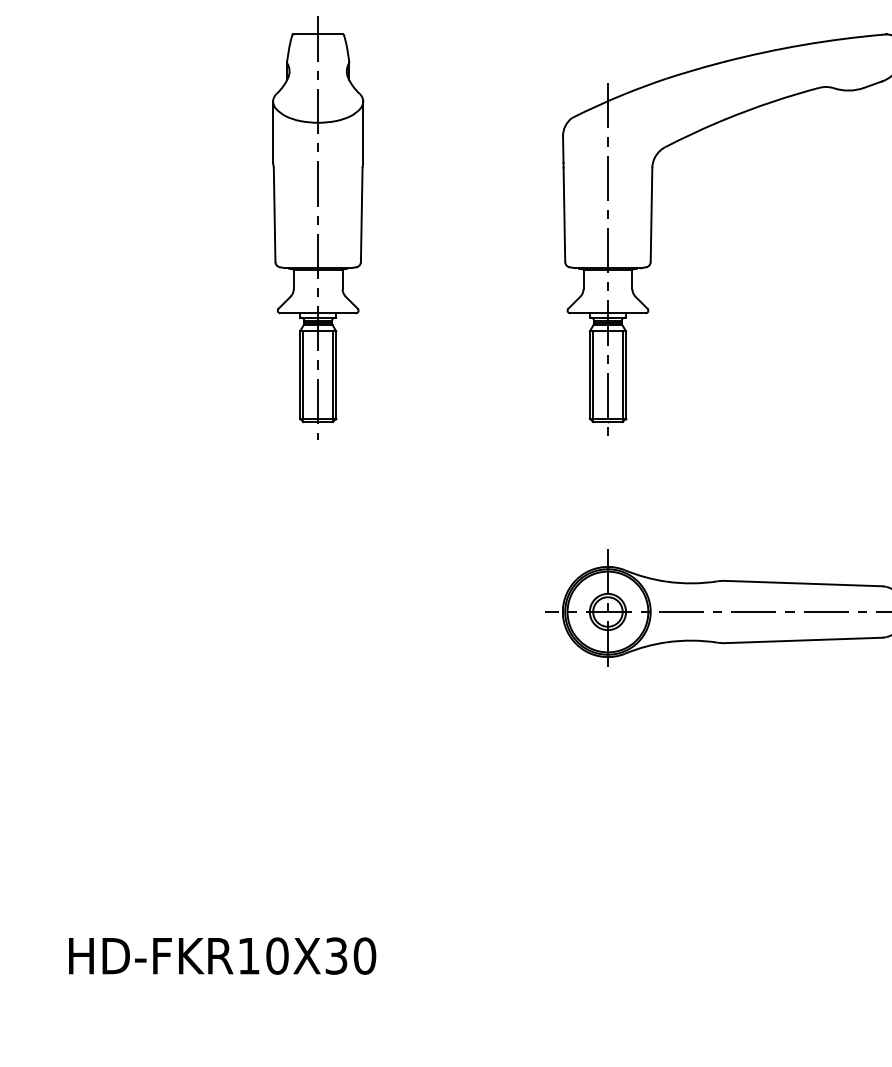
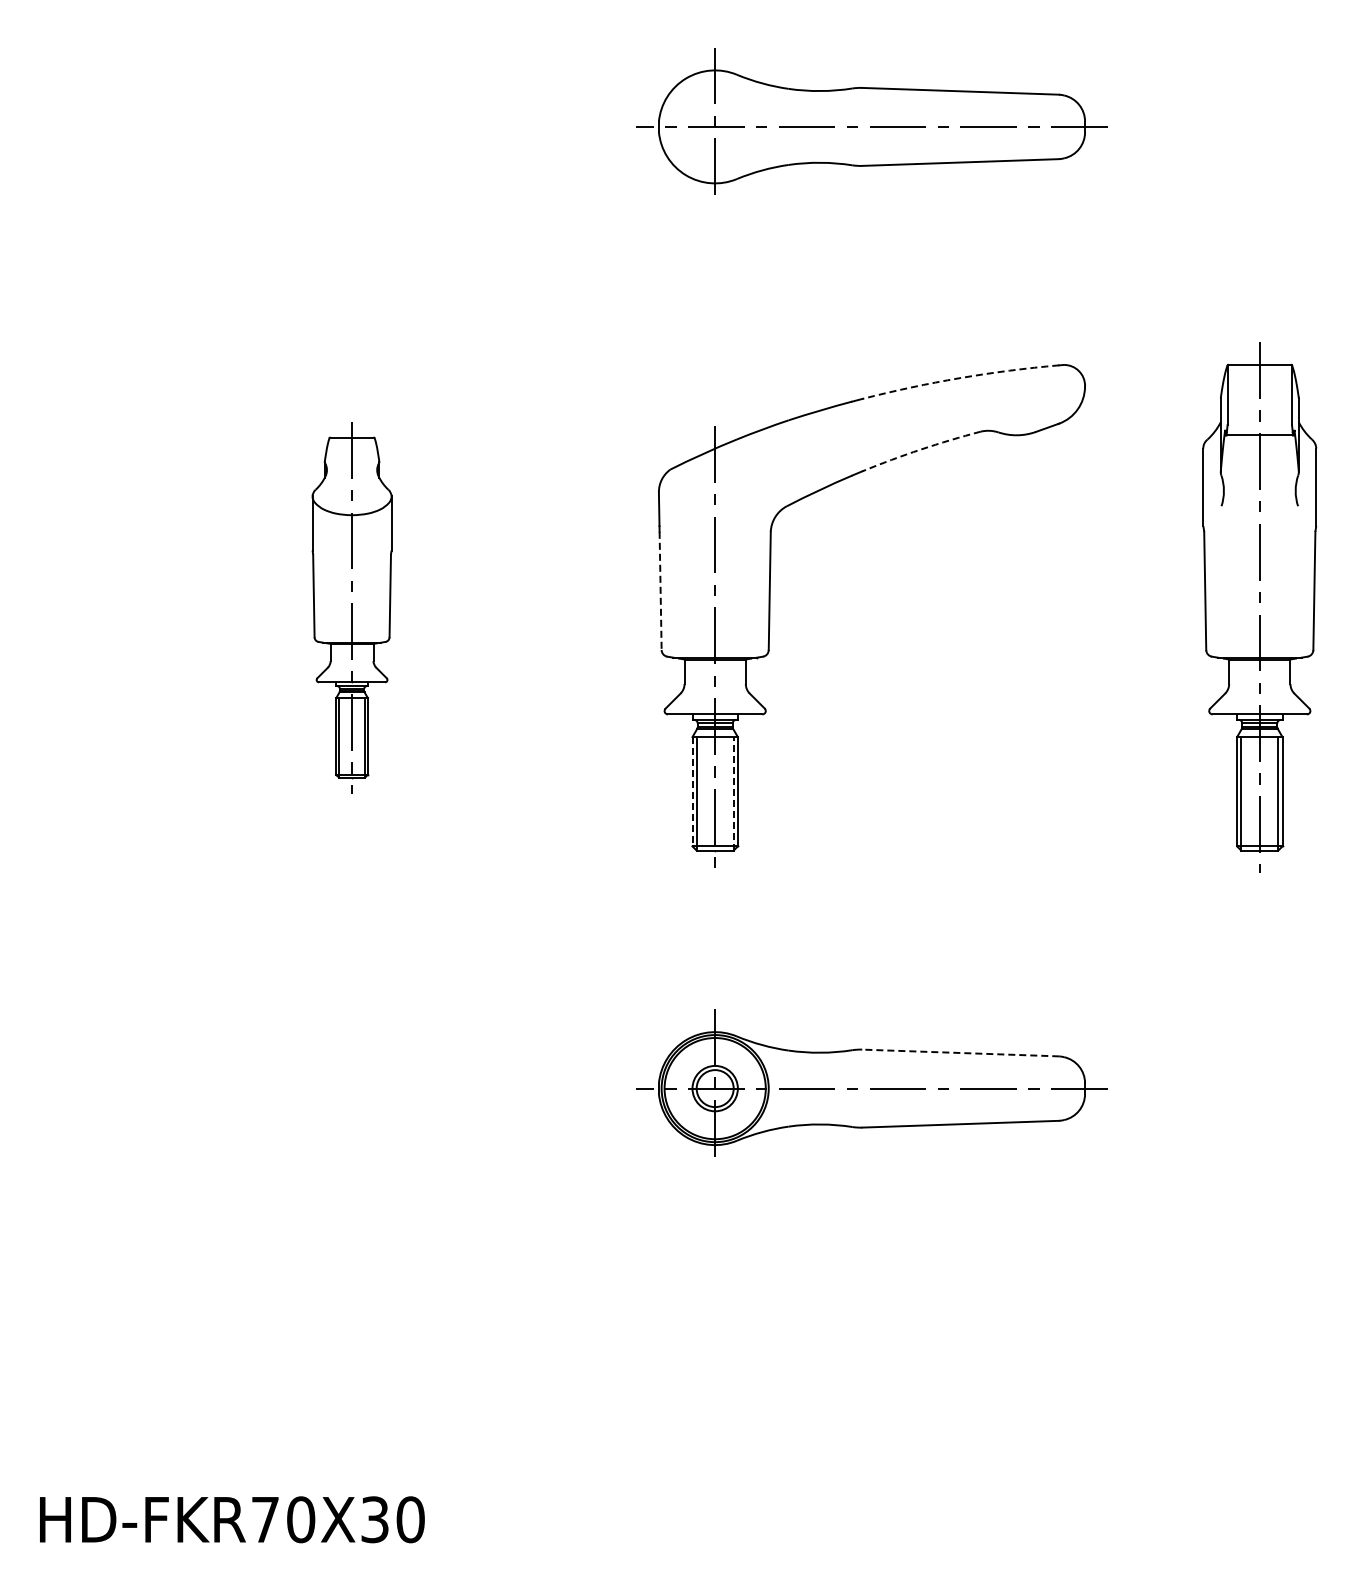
arc: (803, 45) -> (960, 378), solid -> dashed
arc: (771, 101) -> (920, 449), solid -> dashed
line: (564, 215) -> (660, 591), solid -> dashed
part: (317, 228) -> (351, 607), size x0.7
line: (589, 374) -> (692, 791), solid -> dashed
line: (622, 376) -> (733, 793), solid -> dashed
line: (803, 583) -> (960, 1053), solid -> dashed
text: (249, 955) -> (265, 1519), HD-FKR10X30 -> HD-FKR70X30

